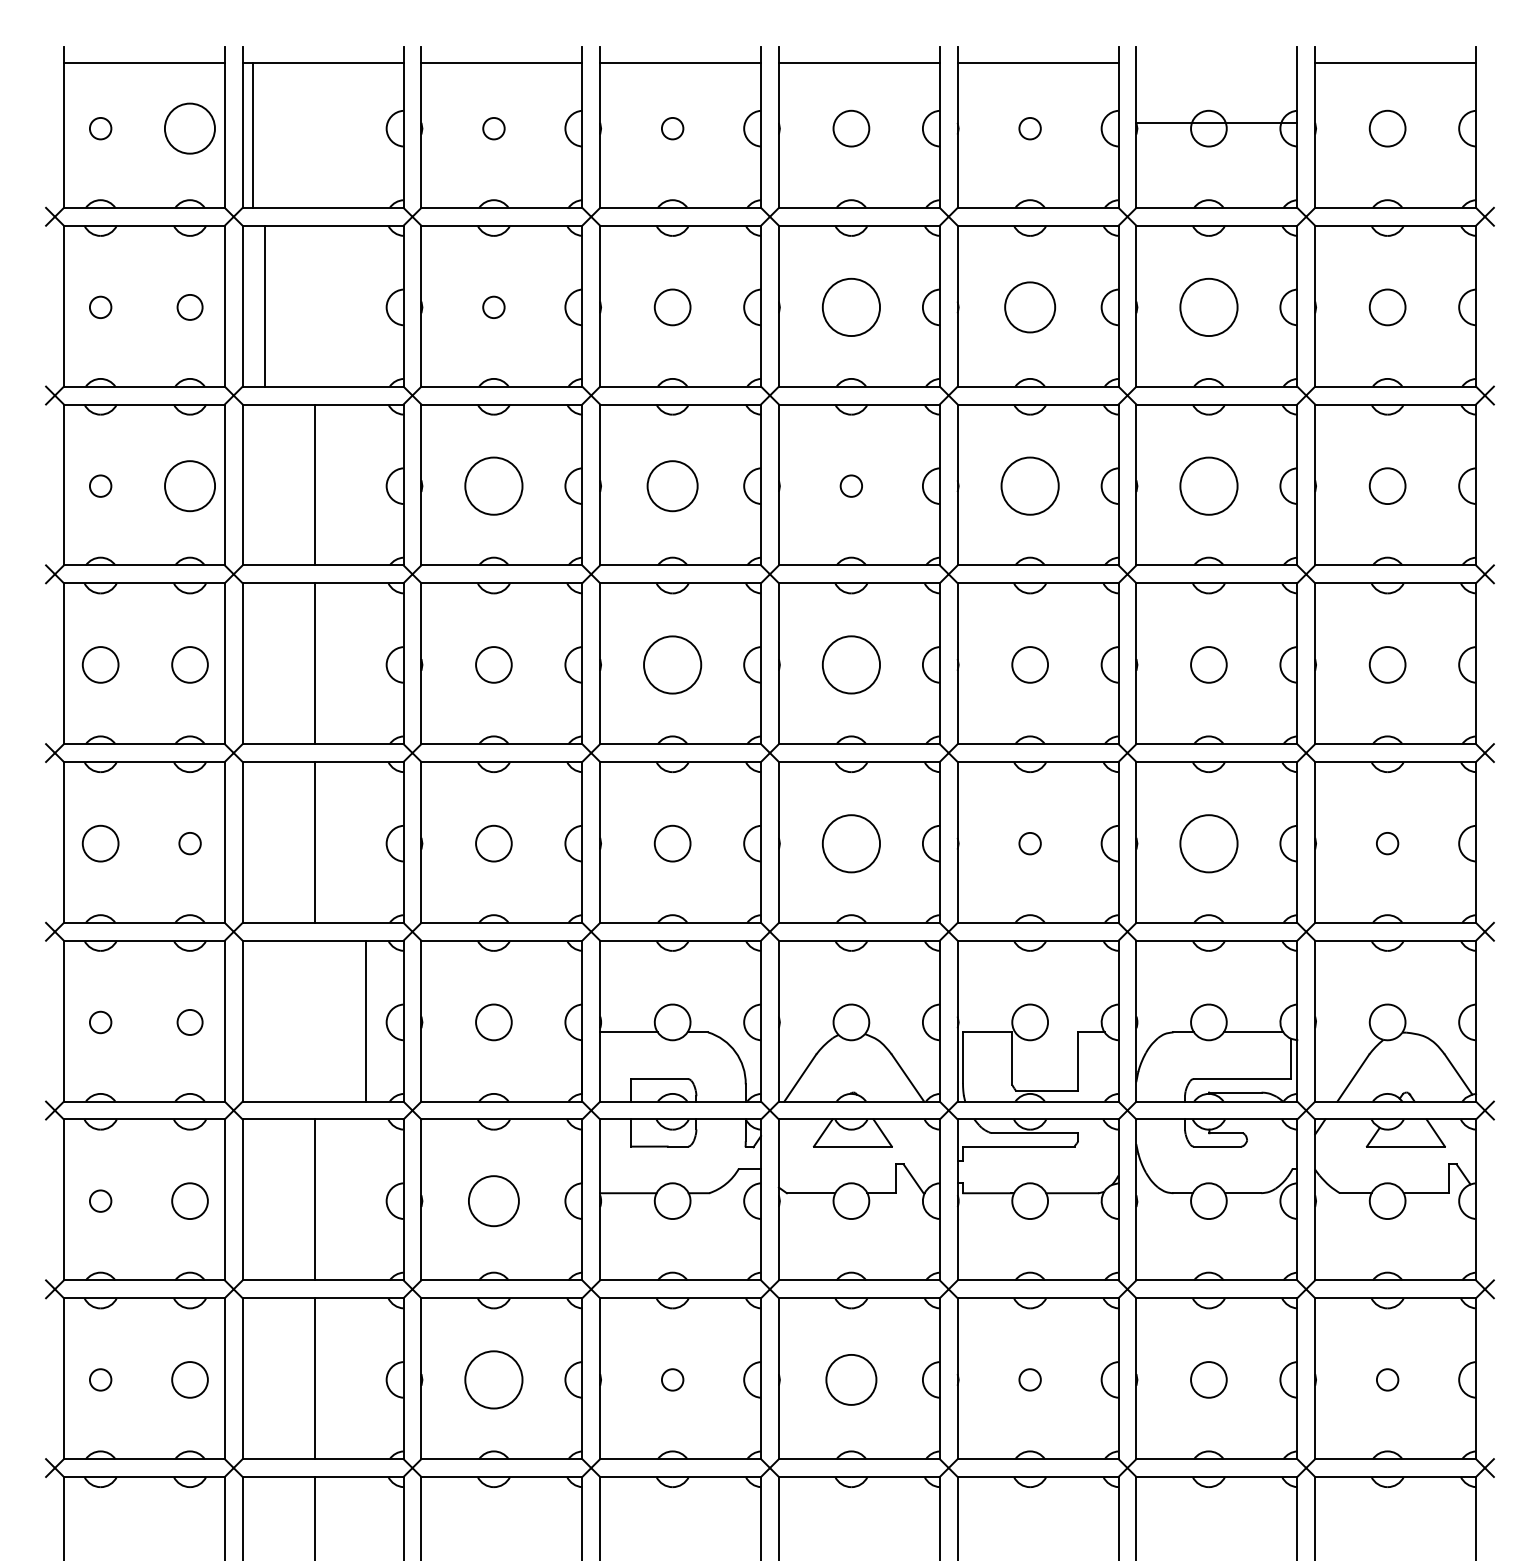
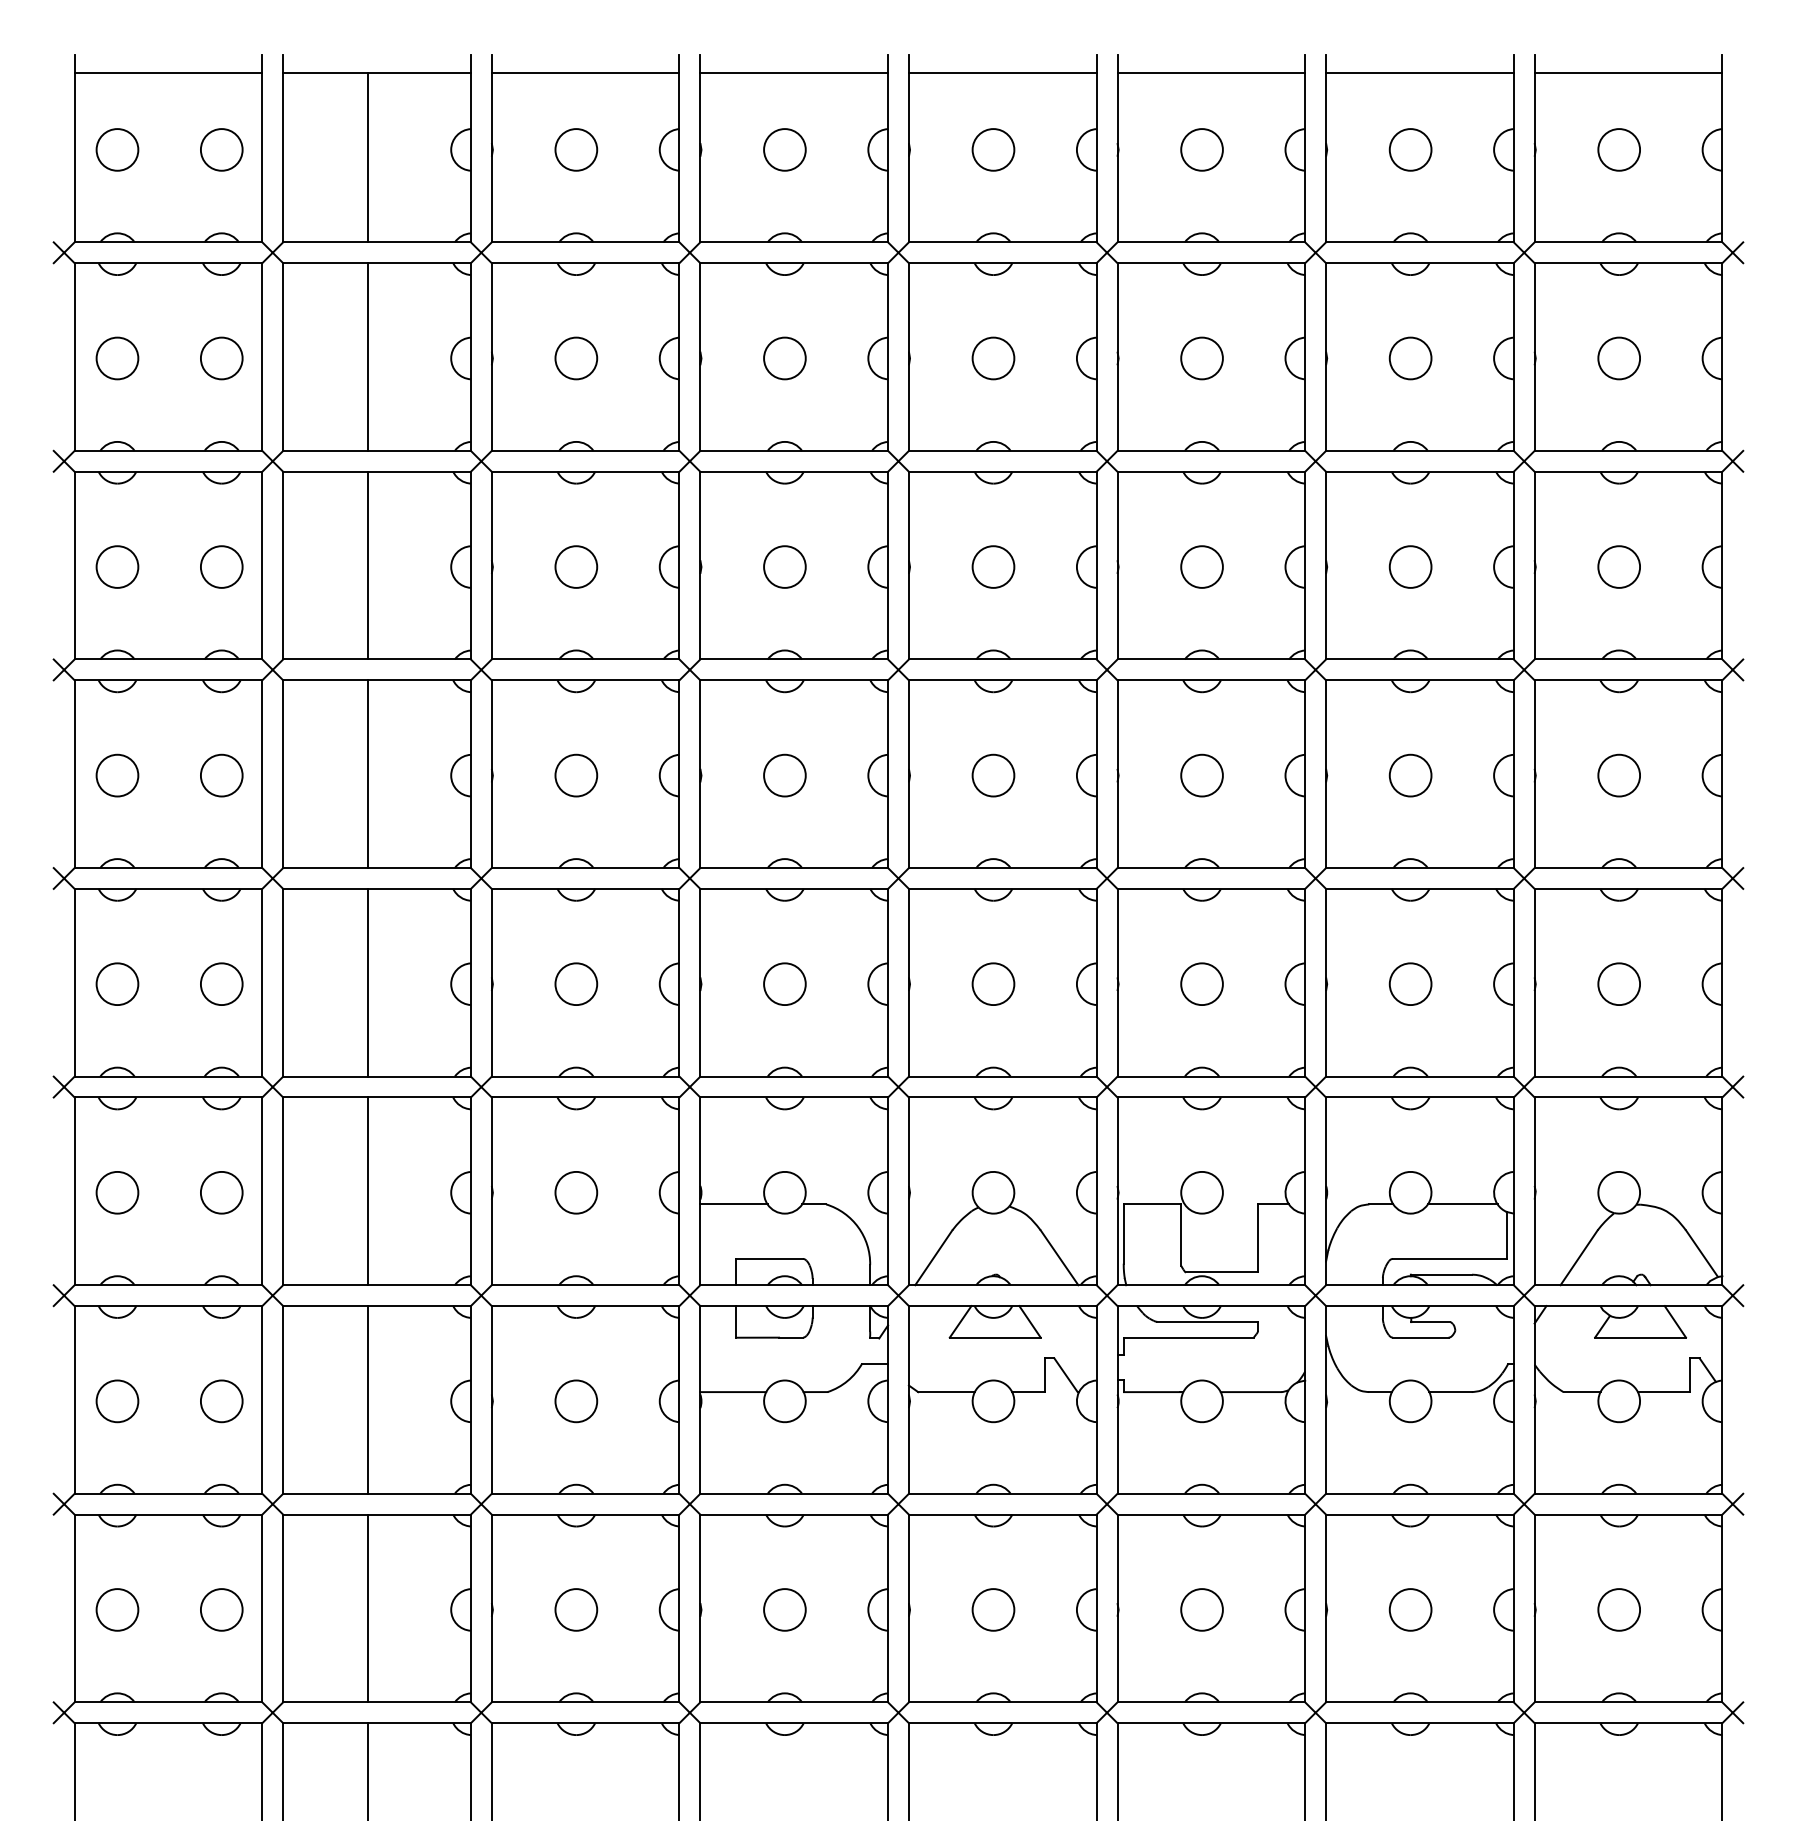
line: (1216, 123) -> (1419, 73), moved
circle: (100, 128) -> (117, 149), size x1.67
circle: (189, 128) -> (221, 149), size x0.71
circle: (494, 128) -> (576, 149), size x1.67
circle: (672, 128) -> (784, 149), size x1.67
circle: (1029, 128) -> (1201, 149), size x1.67
line: (252, 135) -> (367, 157), moved
line: (264, 305) -> (367, 356), moved
circle: (100, 307) -> (117, 358), size x1.67
circle: (189, 307) -> (221, 358), size x1.43
circle: (494, 307) -> (576, 358), size x1.67
circle: (851, 307) -> (993, 358), size x0.62
circle: (1029, 307) -> (1201, 358), size x0.71
circle: (1208, 307) -> (1410, 358), size x0.62
circle: (100, 485) -> (117, 566), size x1.67
circle: (189, 485) -> (221, 566), size x0.71
circle: (494, 485) -> (576, 566), size x0.62
circle: (672, 485) -> (784, 566), size x0.71
circle: (851, 485) -> (993, 566), size x1.67
circle: (1029, 485) -> (1201, 566), size x0.62
circle: (1208, 485) -> (1410, 566), size x0.62
circle: (672, 664) -> (784, 775), size x0.62
circle: (851, 664) -> (993, 775), size x0.62
circle: (189, 843) -> (221, 983), size x1.67
circle: (851, 843) -> (993, 983), size x0.62
circle: (1029, 843) -> (1201, 984), size x1.67
circle: (1208, 843) -> (1410, 983), size x0.62
circle: (1387, 843) -> (1618, 983), size x1.67
line: (365, 1021) -> (367, 1191), moved
circle: (100, 1022) -> (117, 1192), size x1.67
circle: (189, 1022) -> (221, 1192), size x1.43
circle: (100, 1201) -> (117, 1401), size x1.67
circle: (494, 1201) -> (576, 1401), size x0.71
circle: (100, 1379) -> (117, 1609), size x1.67
circle: (494, 1379) -> (576, 1609), size x0.62
circle: (672, 1379) -> (784, 1609), size x1.67
circle: (851, 1379) -> (993, 1609), size x0.71
circle: (1029, 1379) -> (1201, 1609), size x1.67
circle: (1387, 1379) -> (1619, 1609), size x1.67

